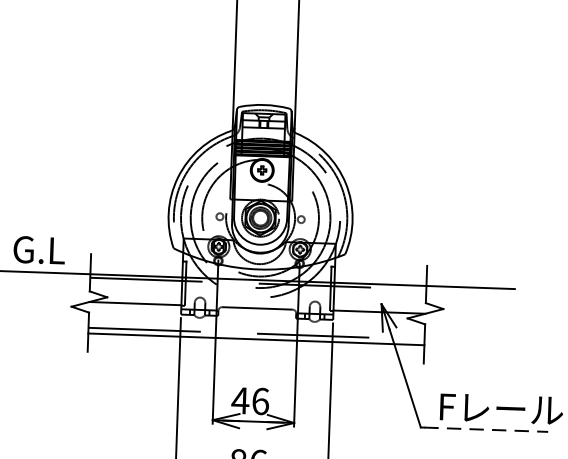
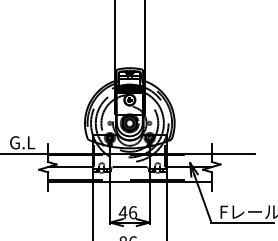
line: (486, 429) -> (243, 222), dashed -> solid

